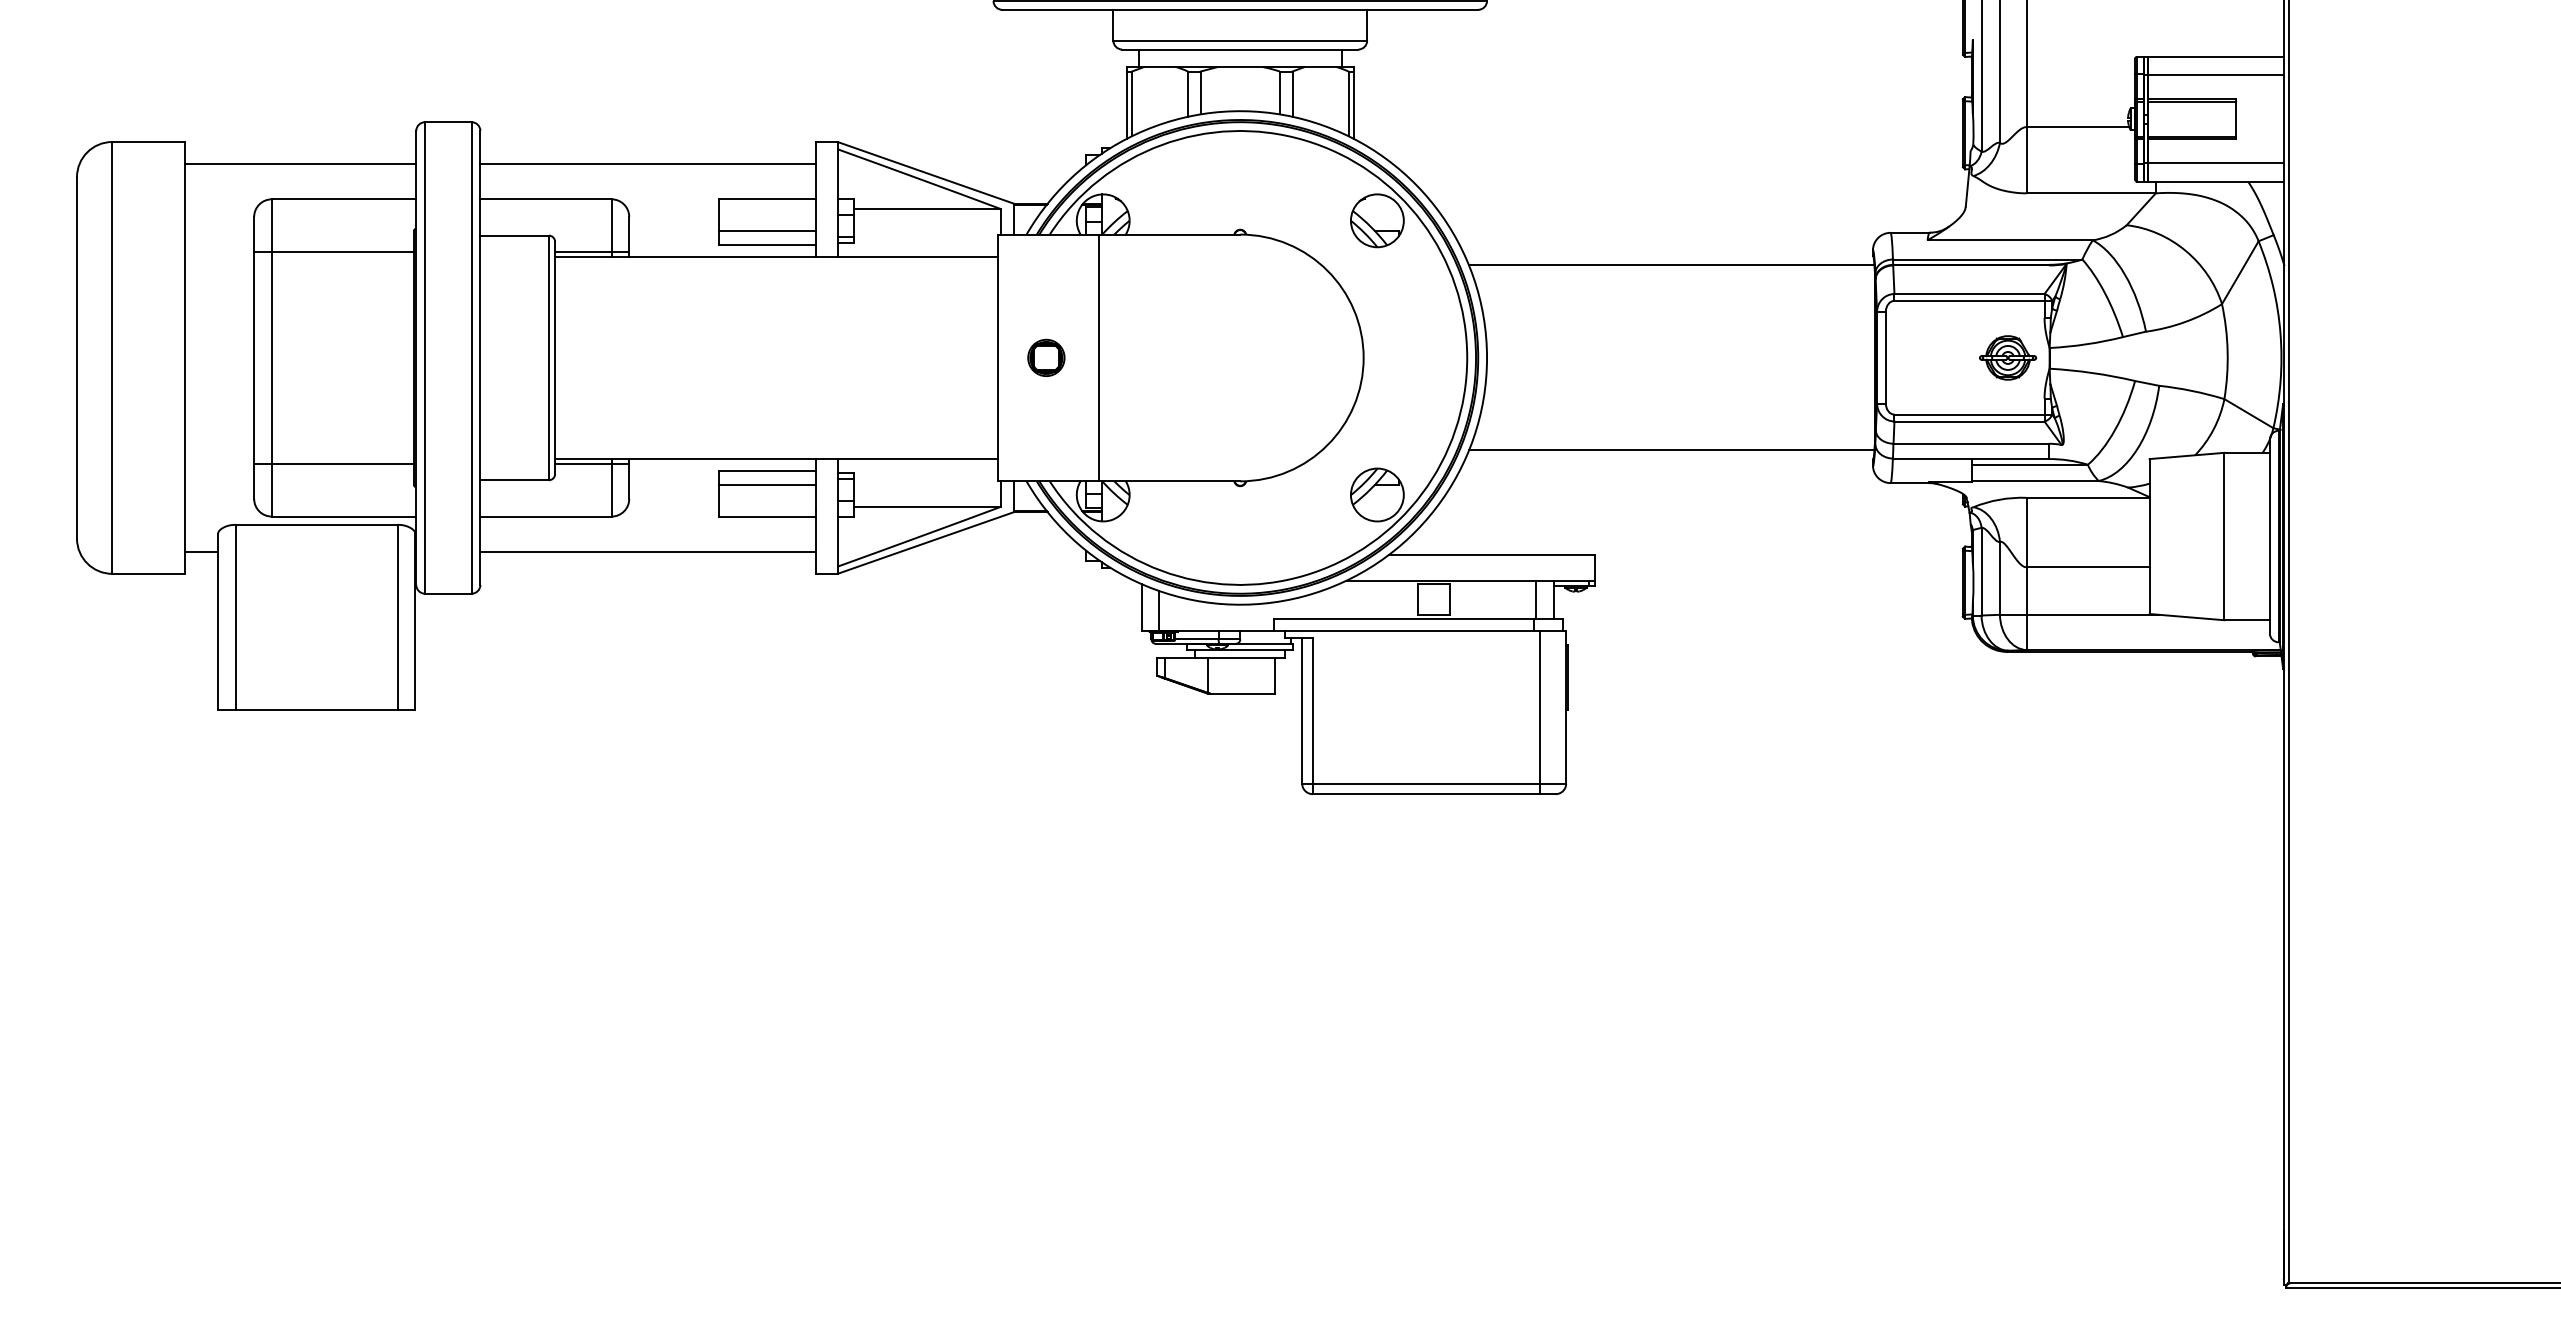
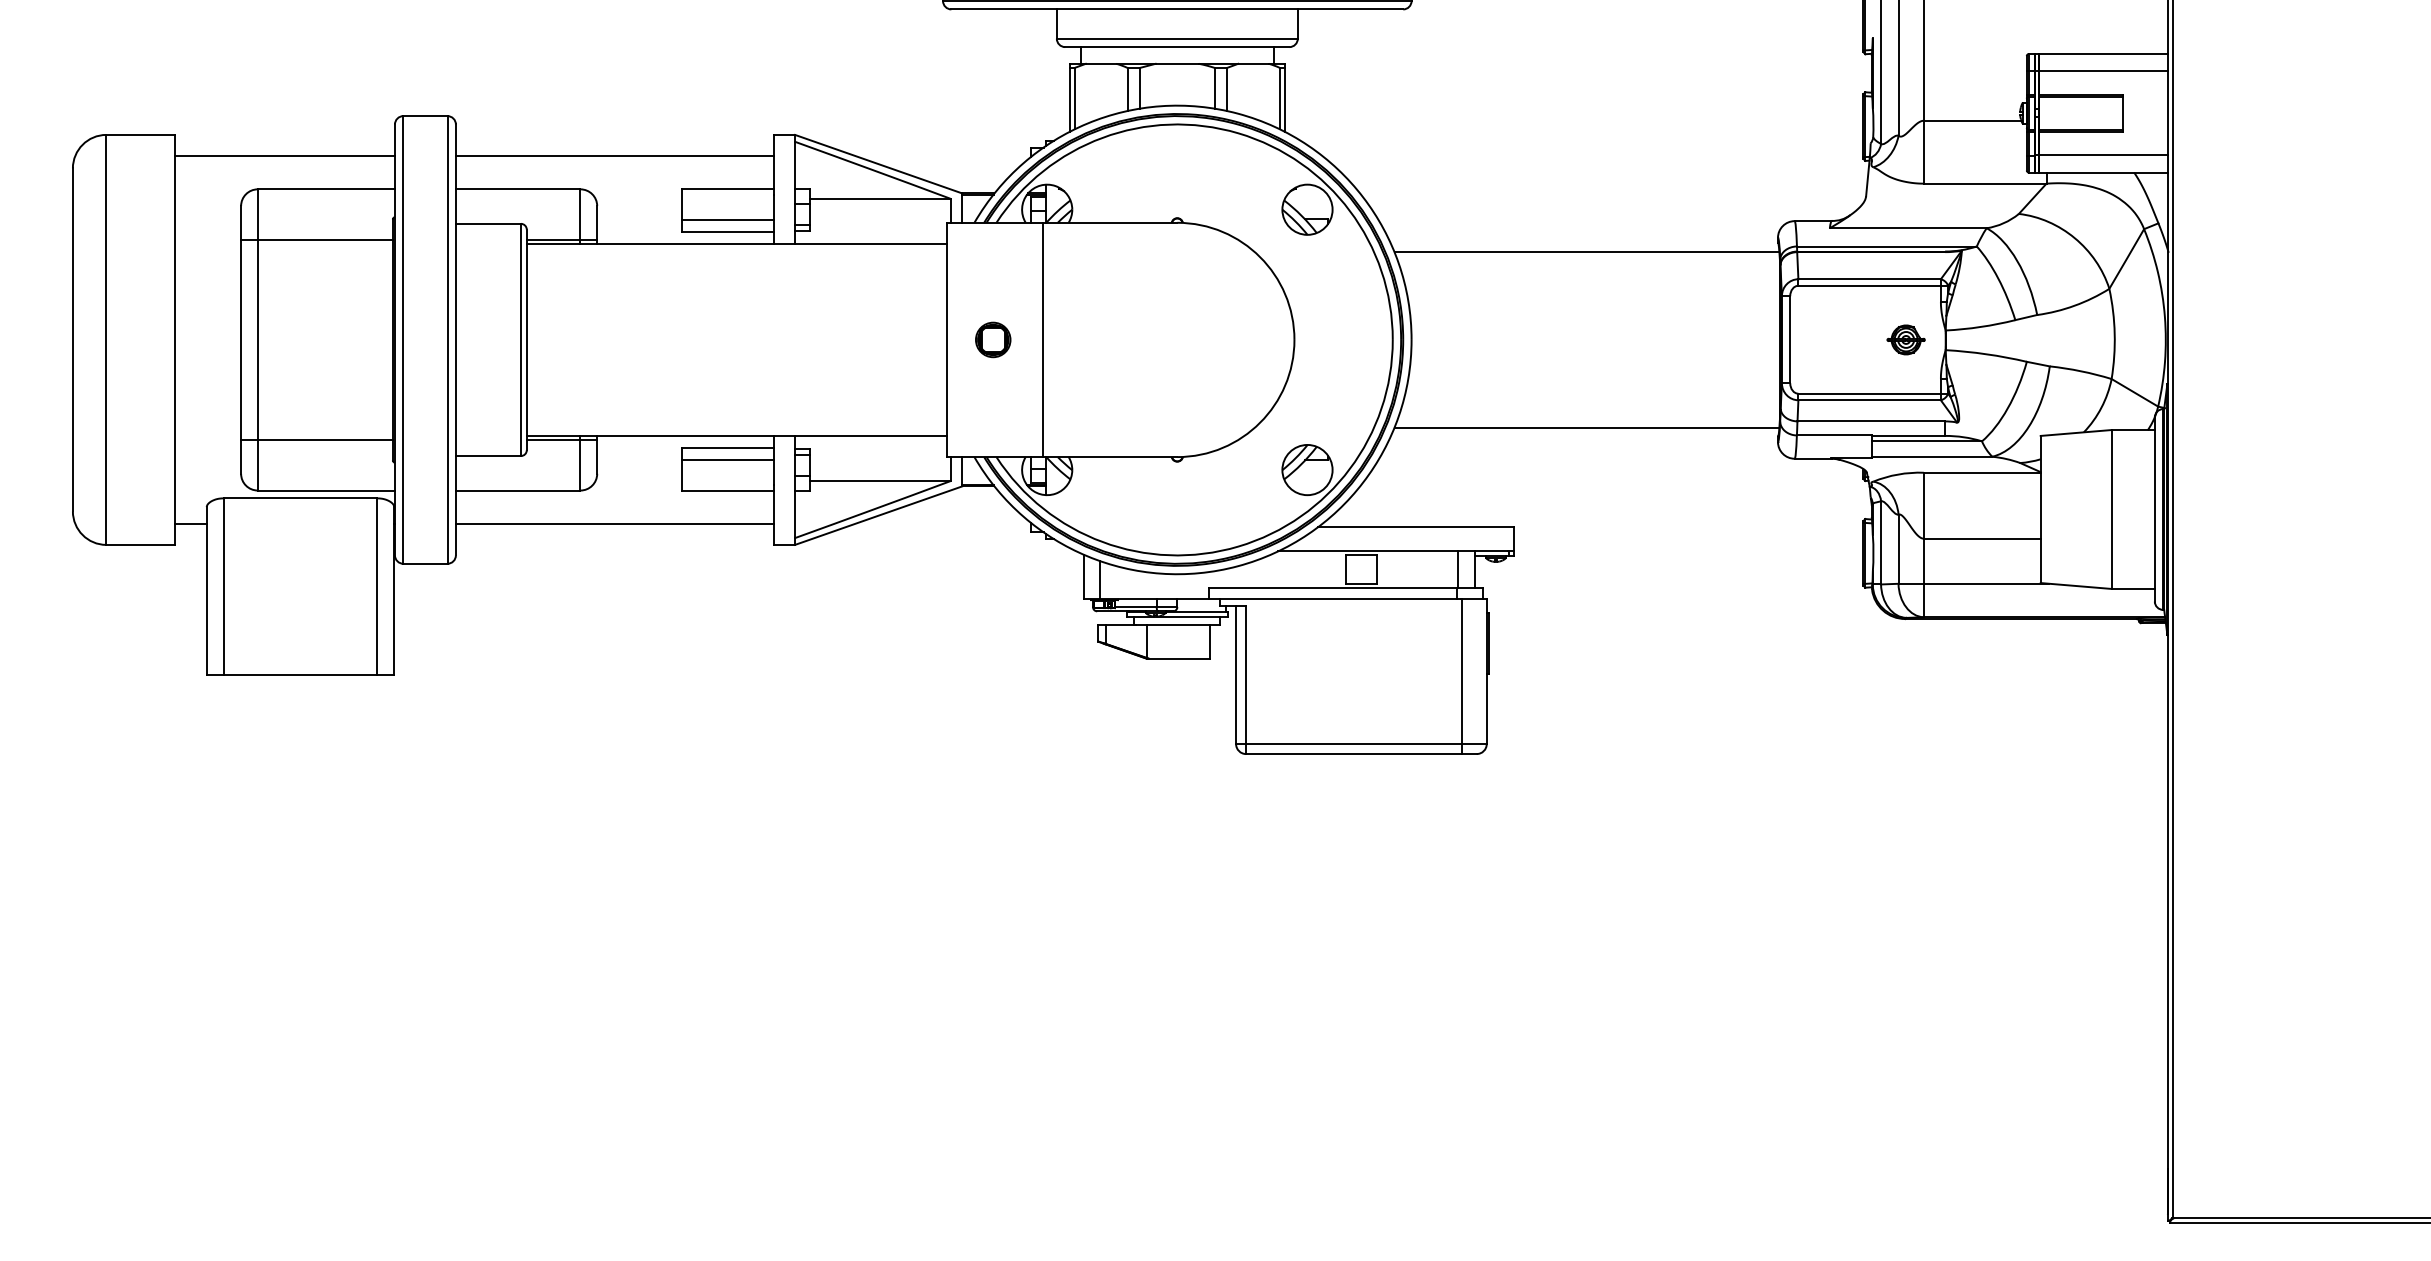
part: (2007, 357) -> (1905, 339), size x0.7

